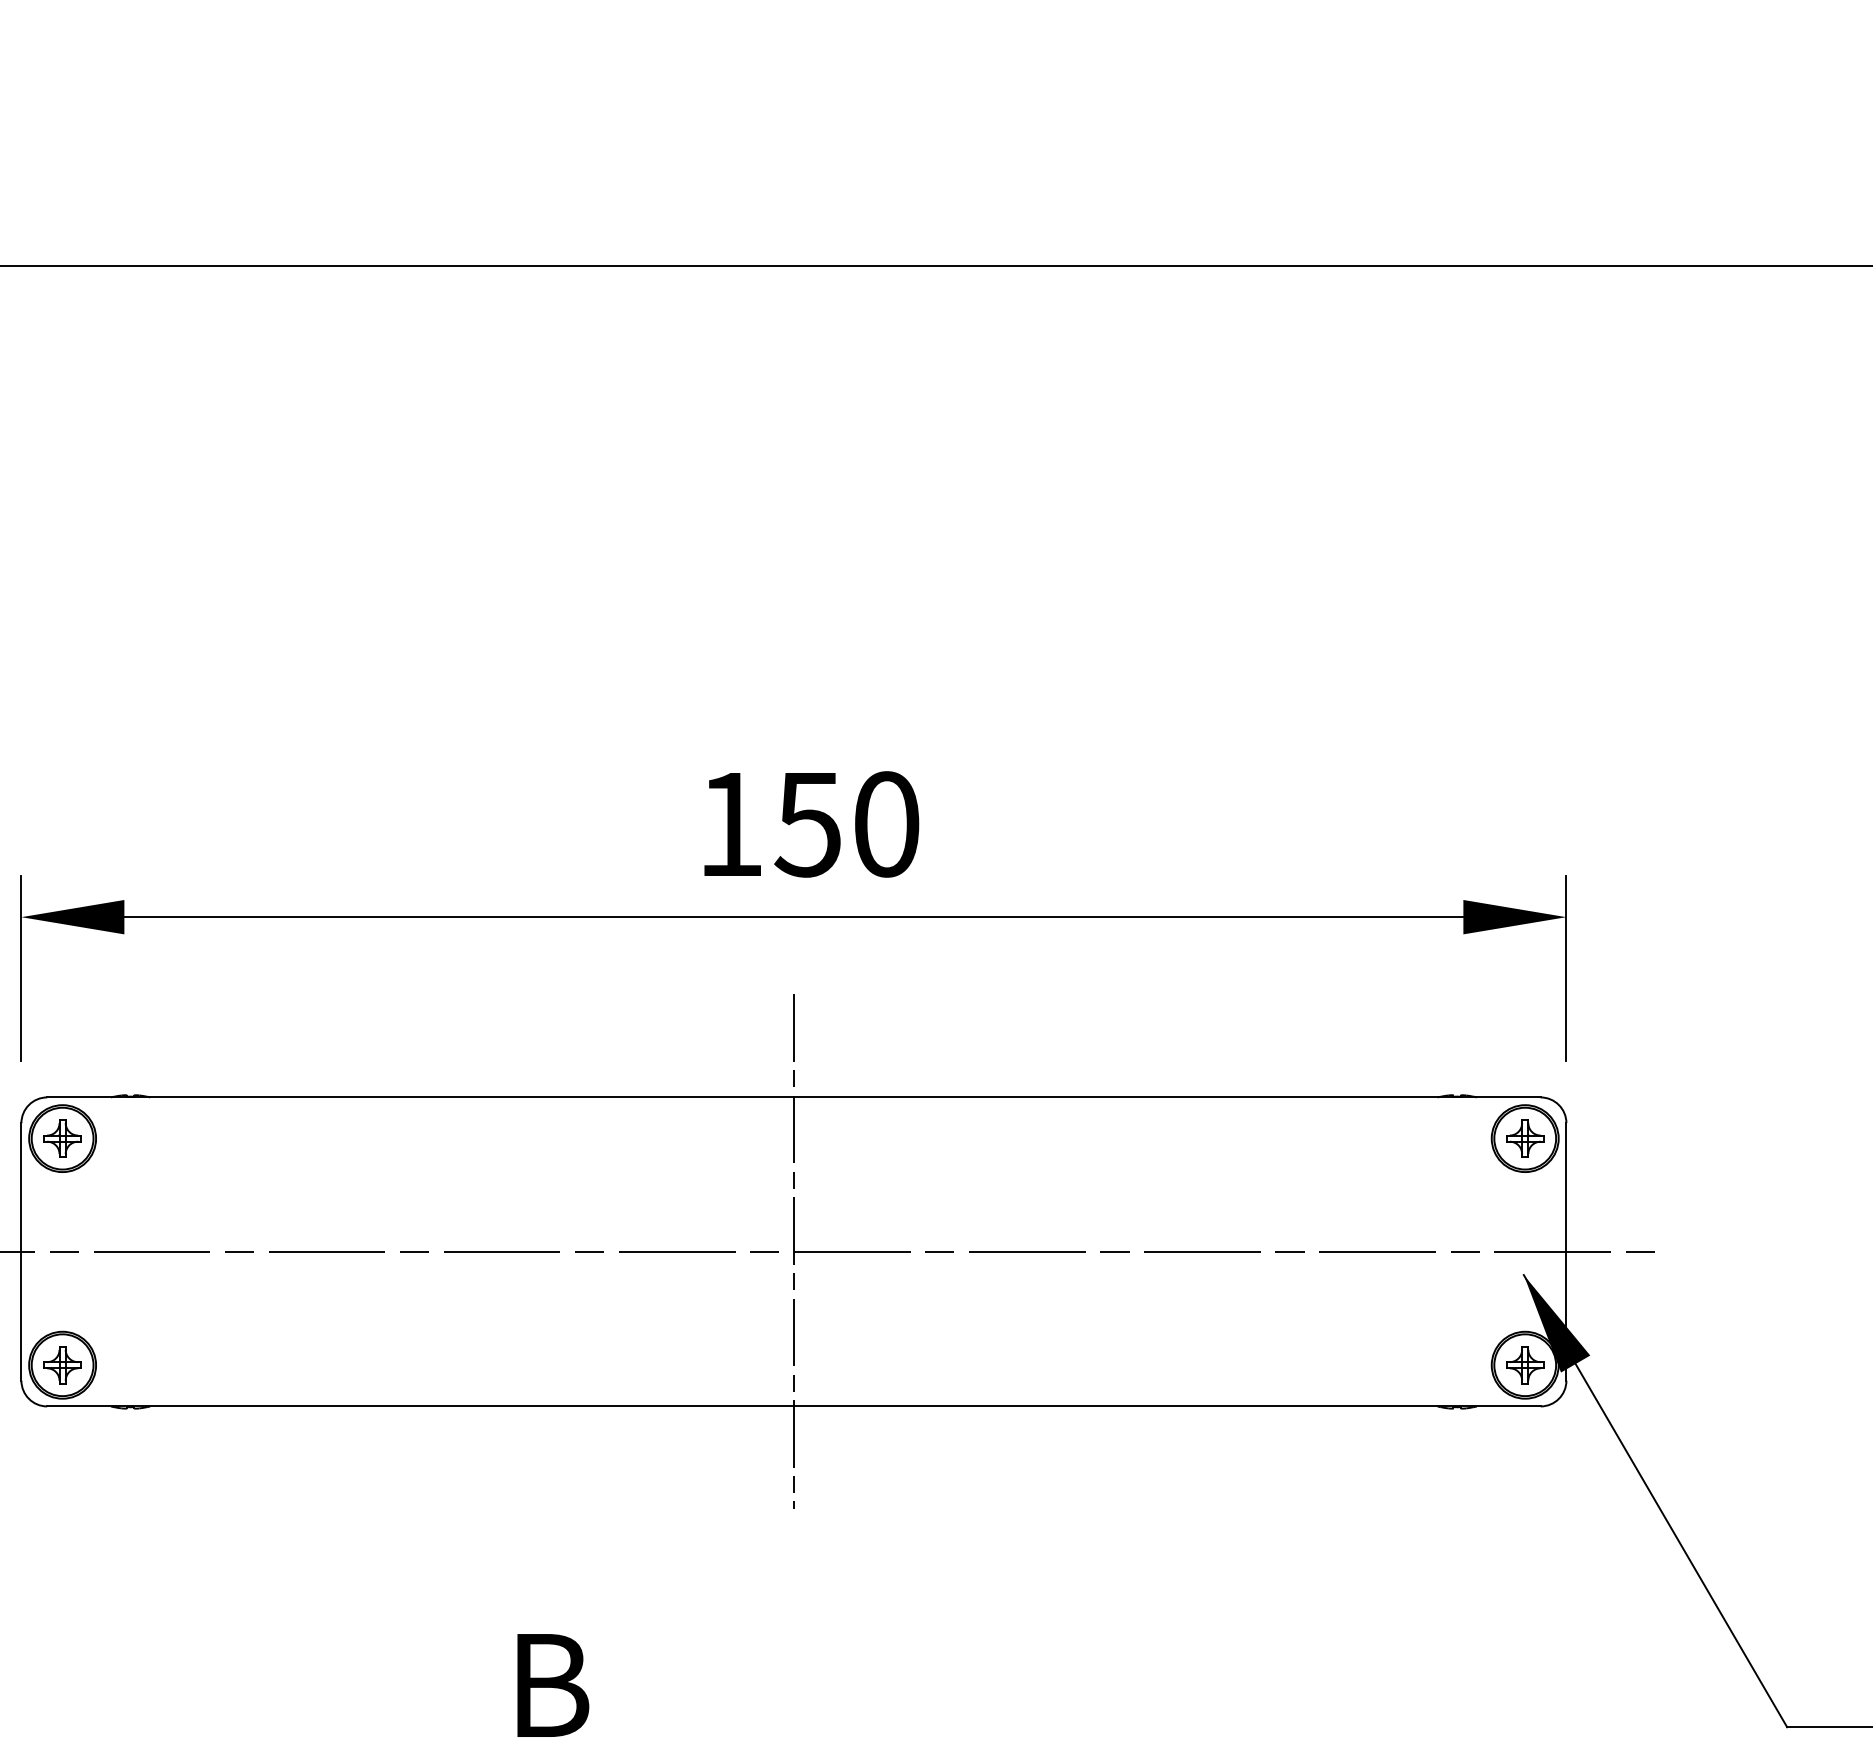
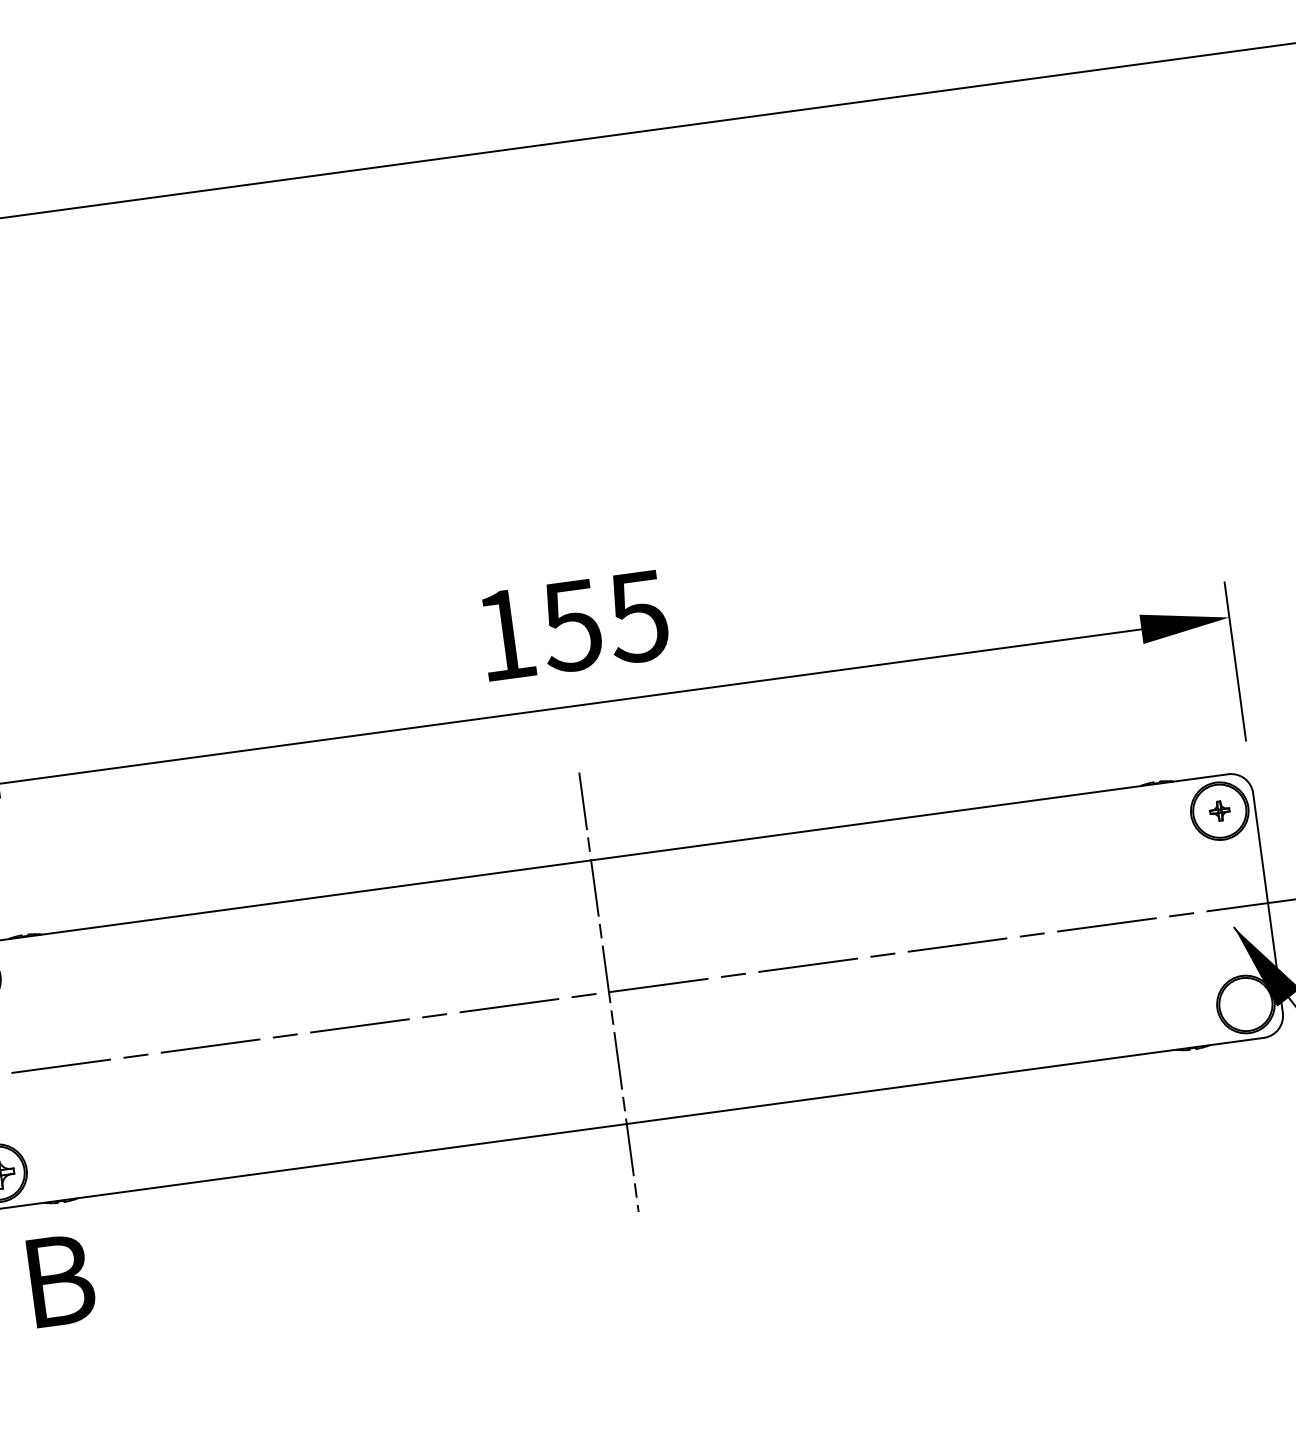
text: (885, 824) -> (637, 616), 150 -> 155
part: (1525, 1138) -> (1220, 811), size x0.6
part: (1525, 1365) -> (1246, 1004), removed
text: (553, 1685) -> (62, 1280), moved

